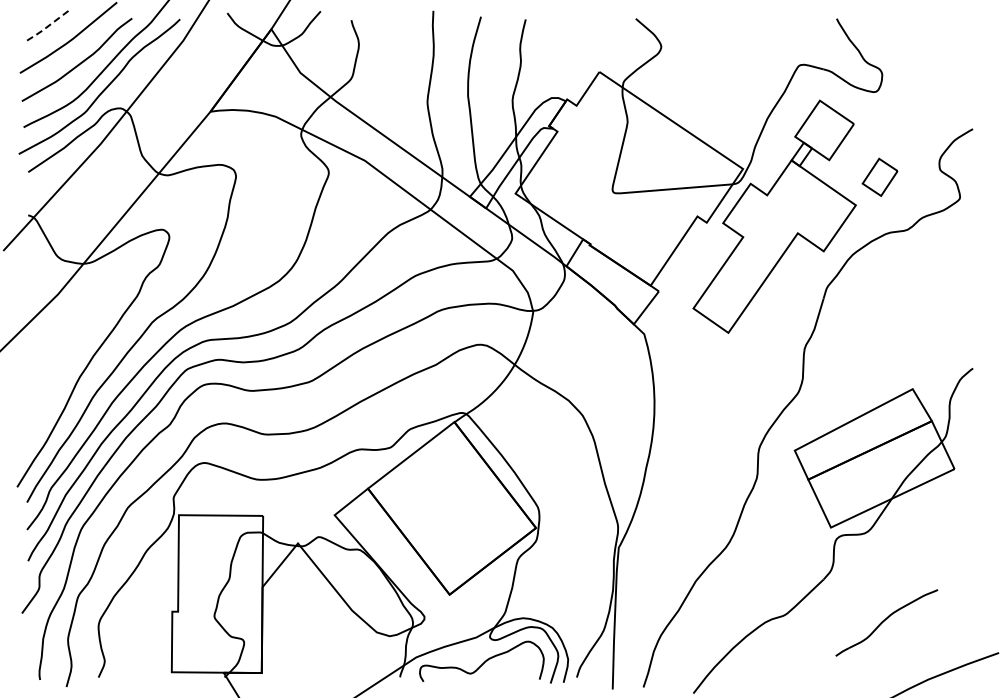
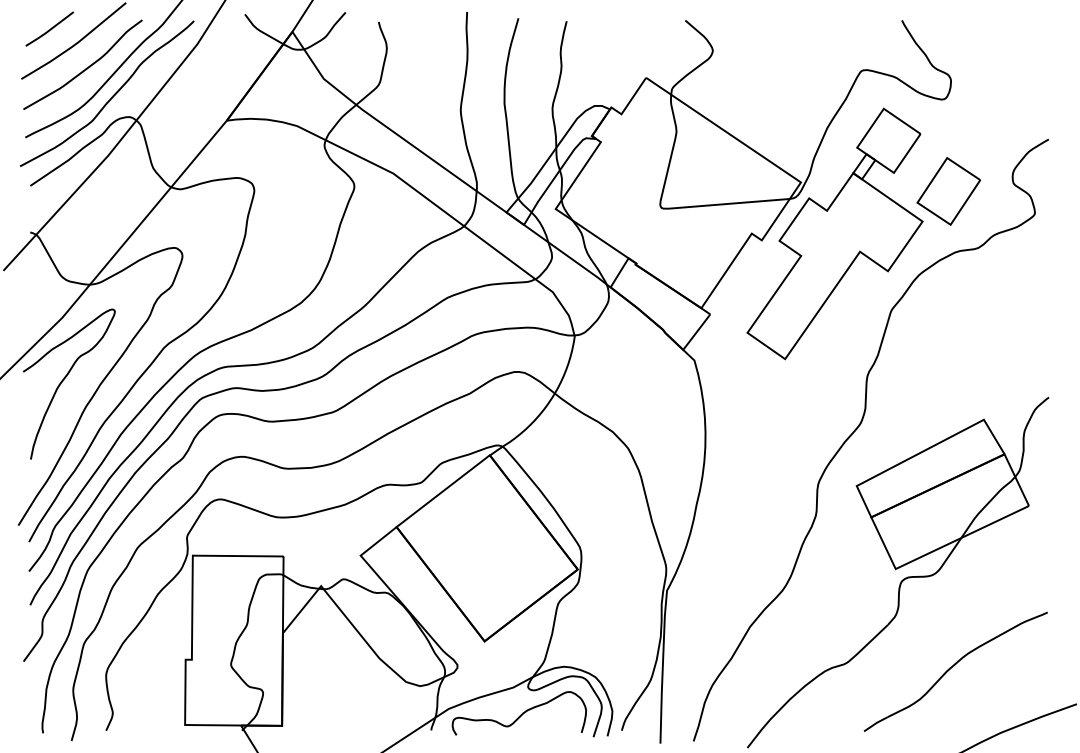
line: (45, 28) -> (48, 30), dashed -> solid
part: (879, 177) -> (948, 191), size x1.67
curve: (58, 354) -> (62, 382), added
part: (886, 622) -> (955, 671), size x1.67

